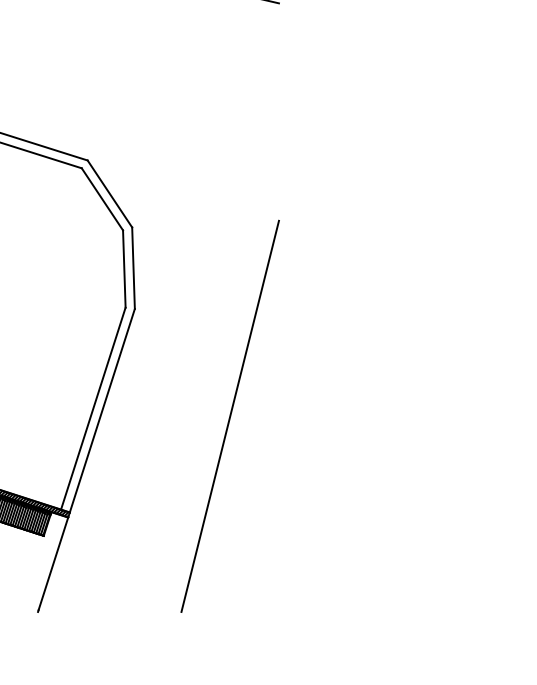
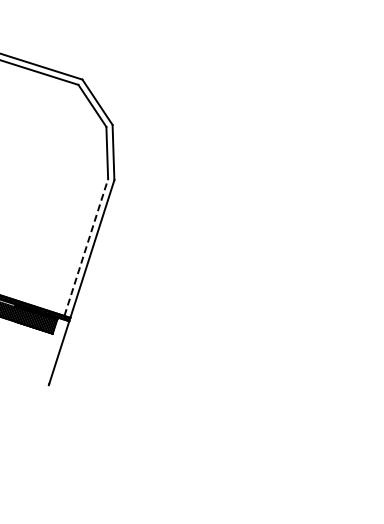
line: (93, 408) -> (86, 247), solid -> dashed
line: (229, 415) -> (178, 252), removed

